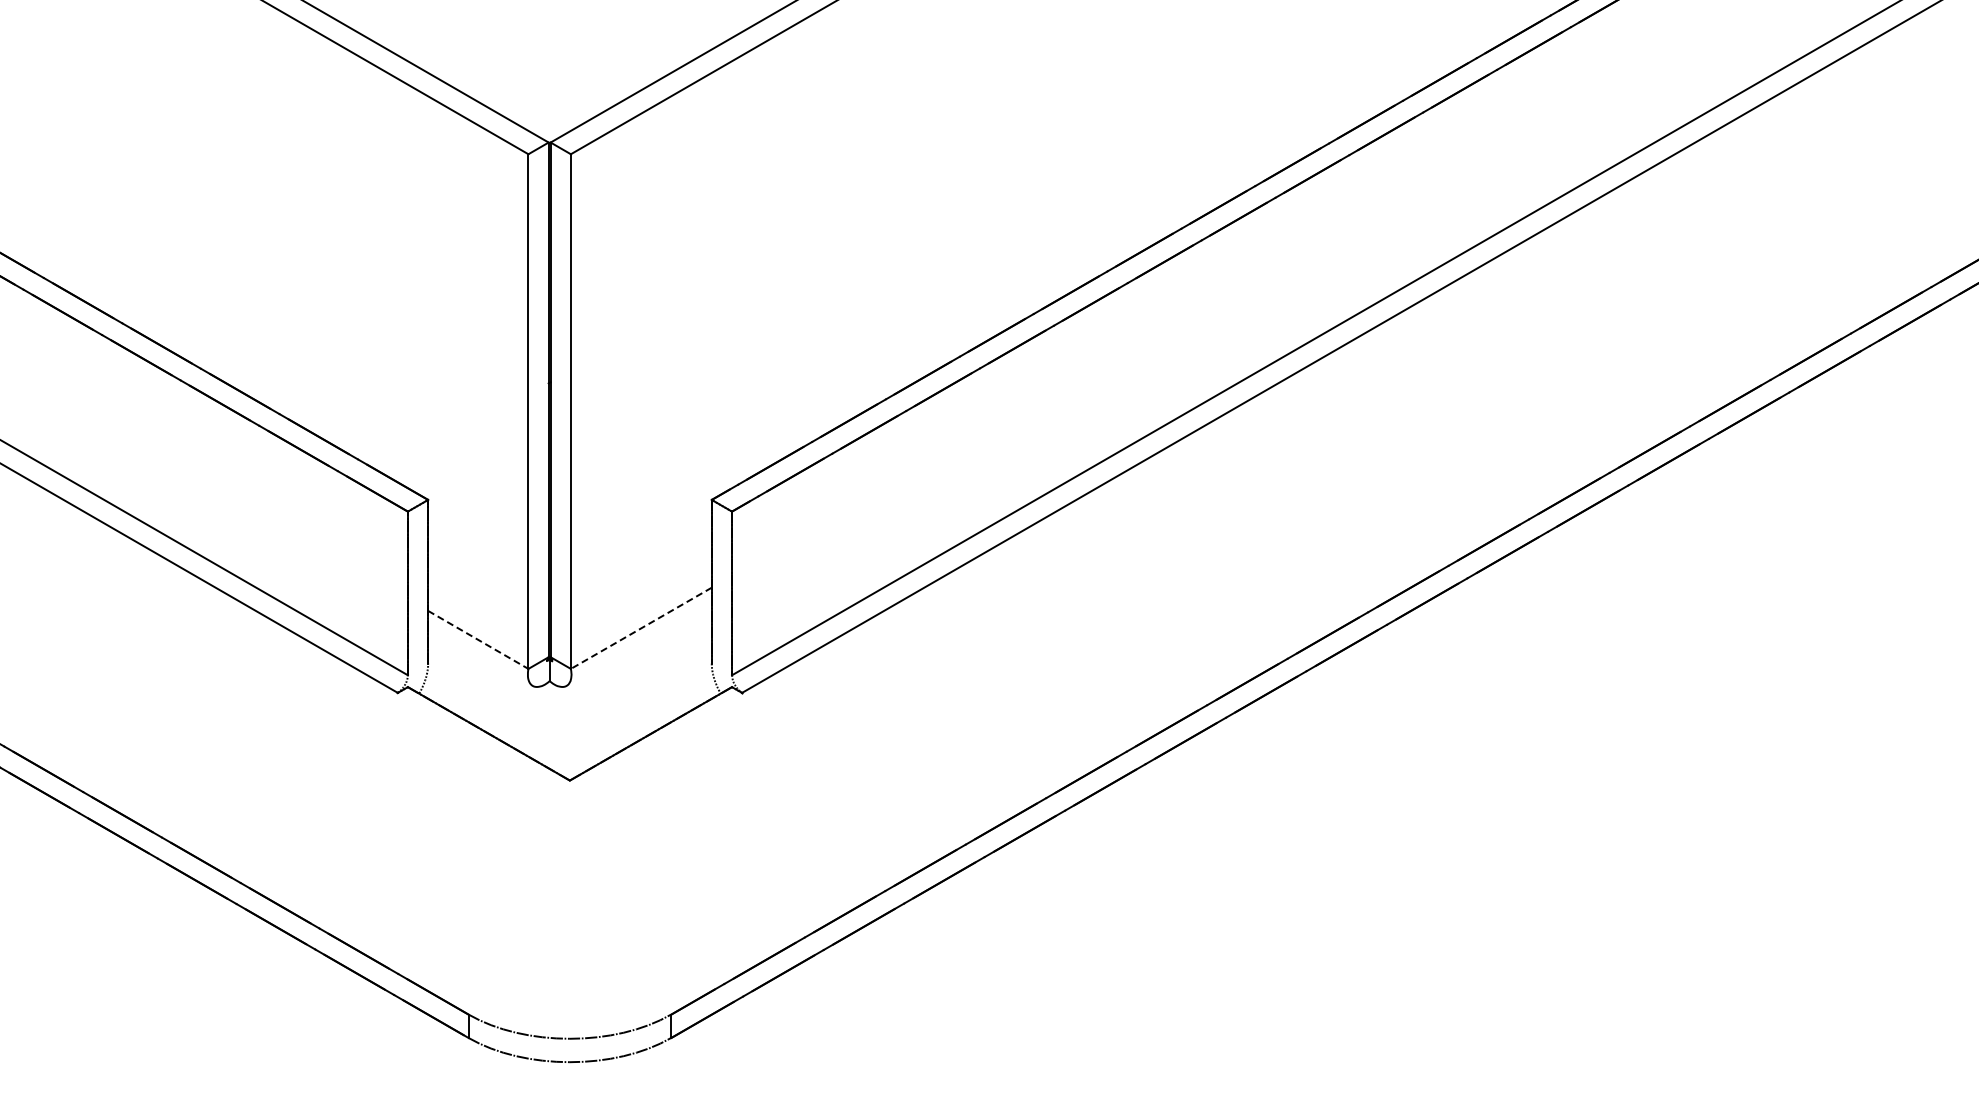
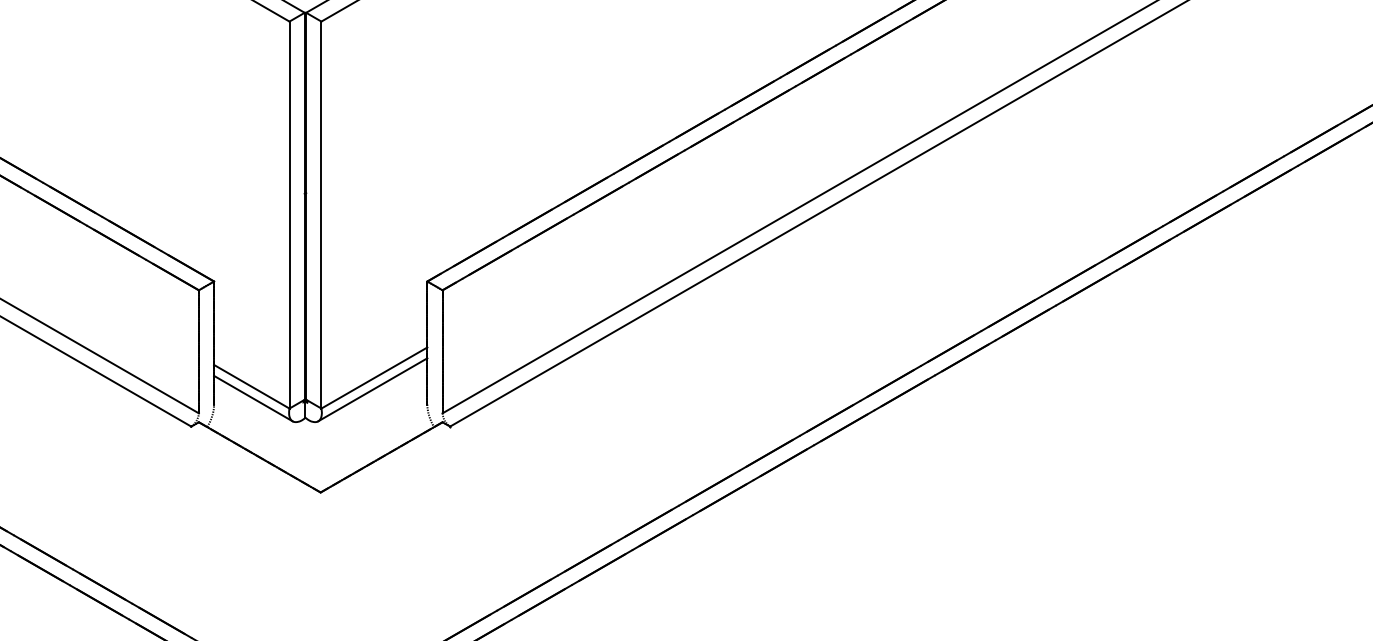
line: (640, 628) -> (373, 378), dashed -> solid
line: (478, 639) -> (251, 386), dashed -> solid
line: (638, 643) -> (372, 389), added
line: (480, 655) -> (253, 398), added

